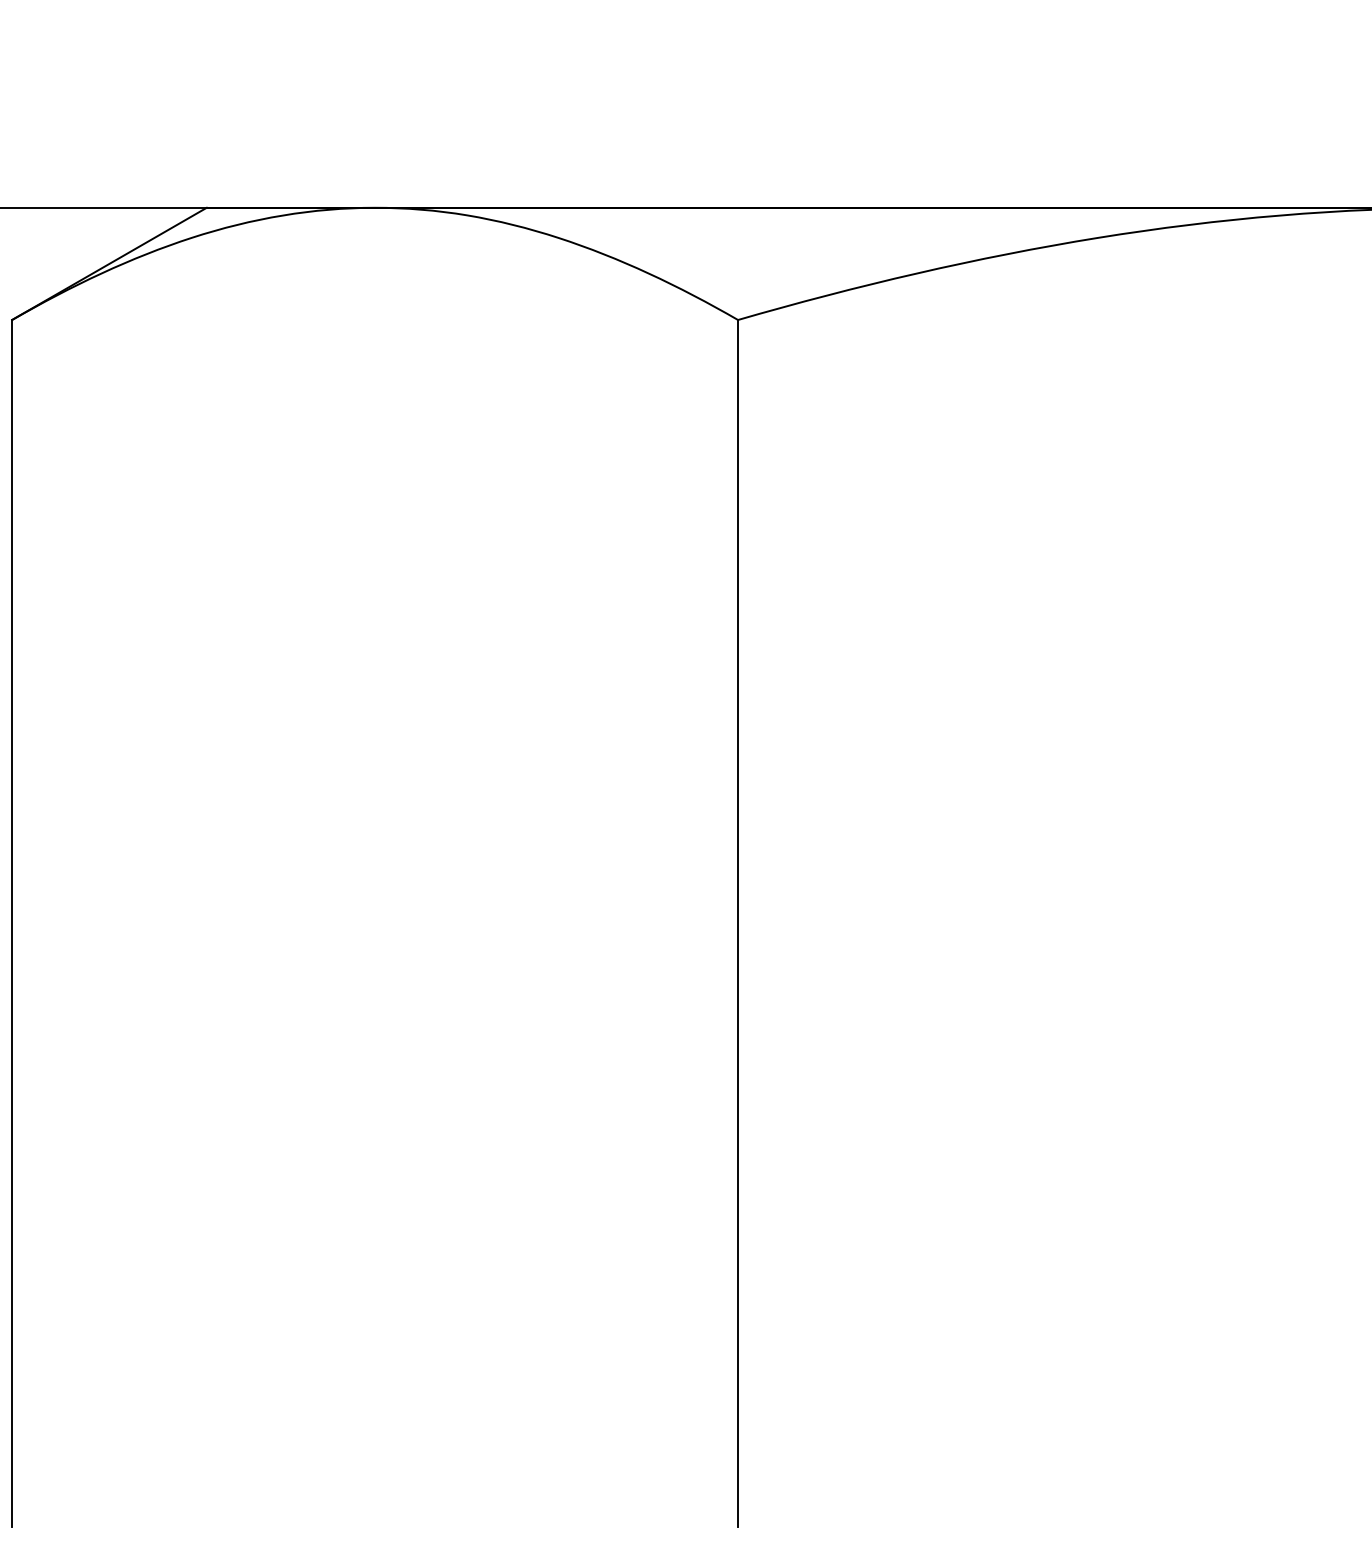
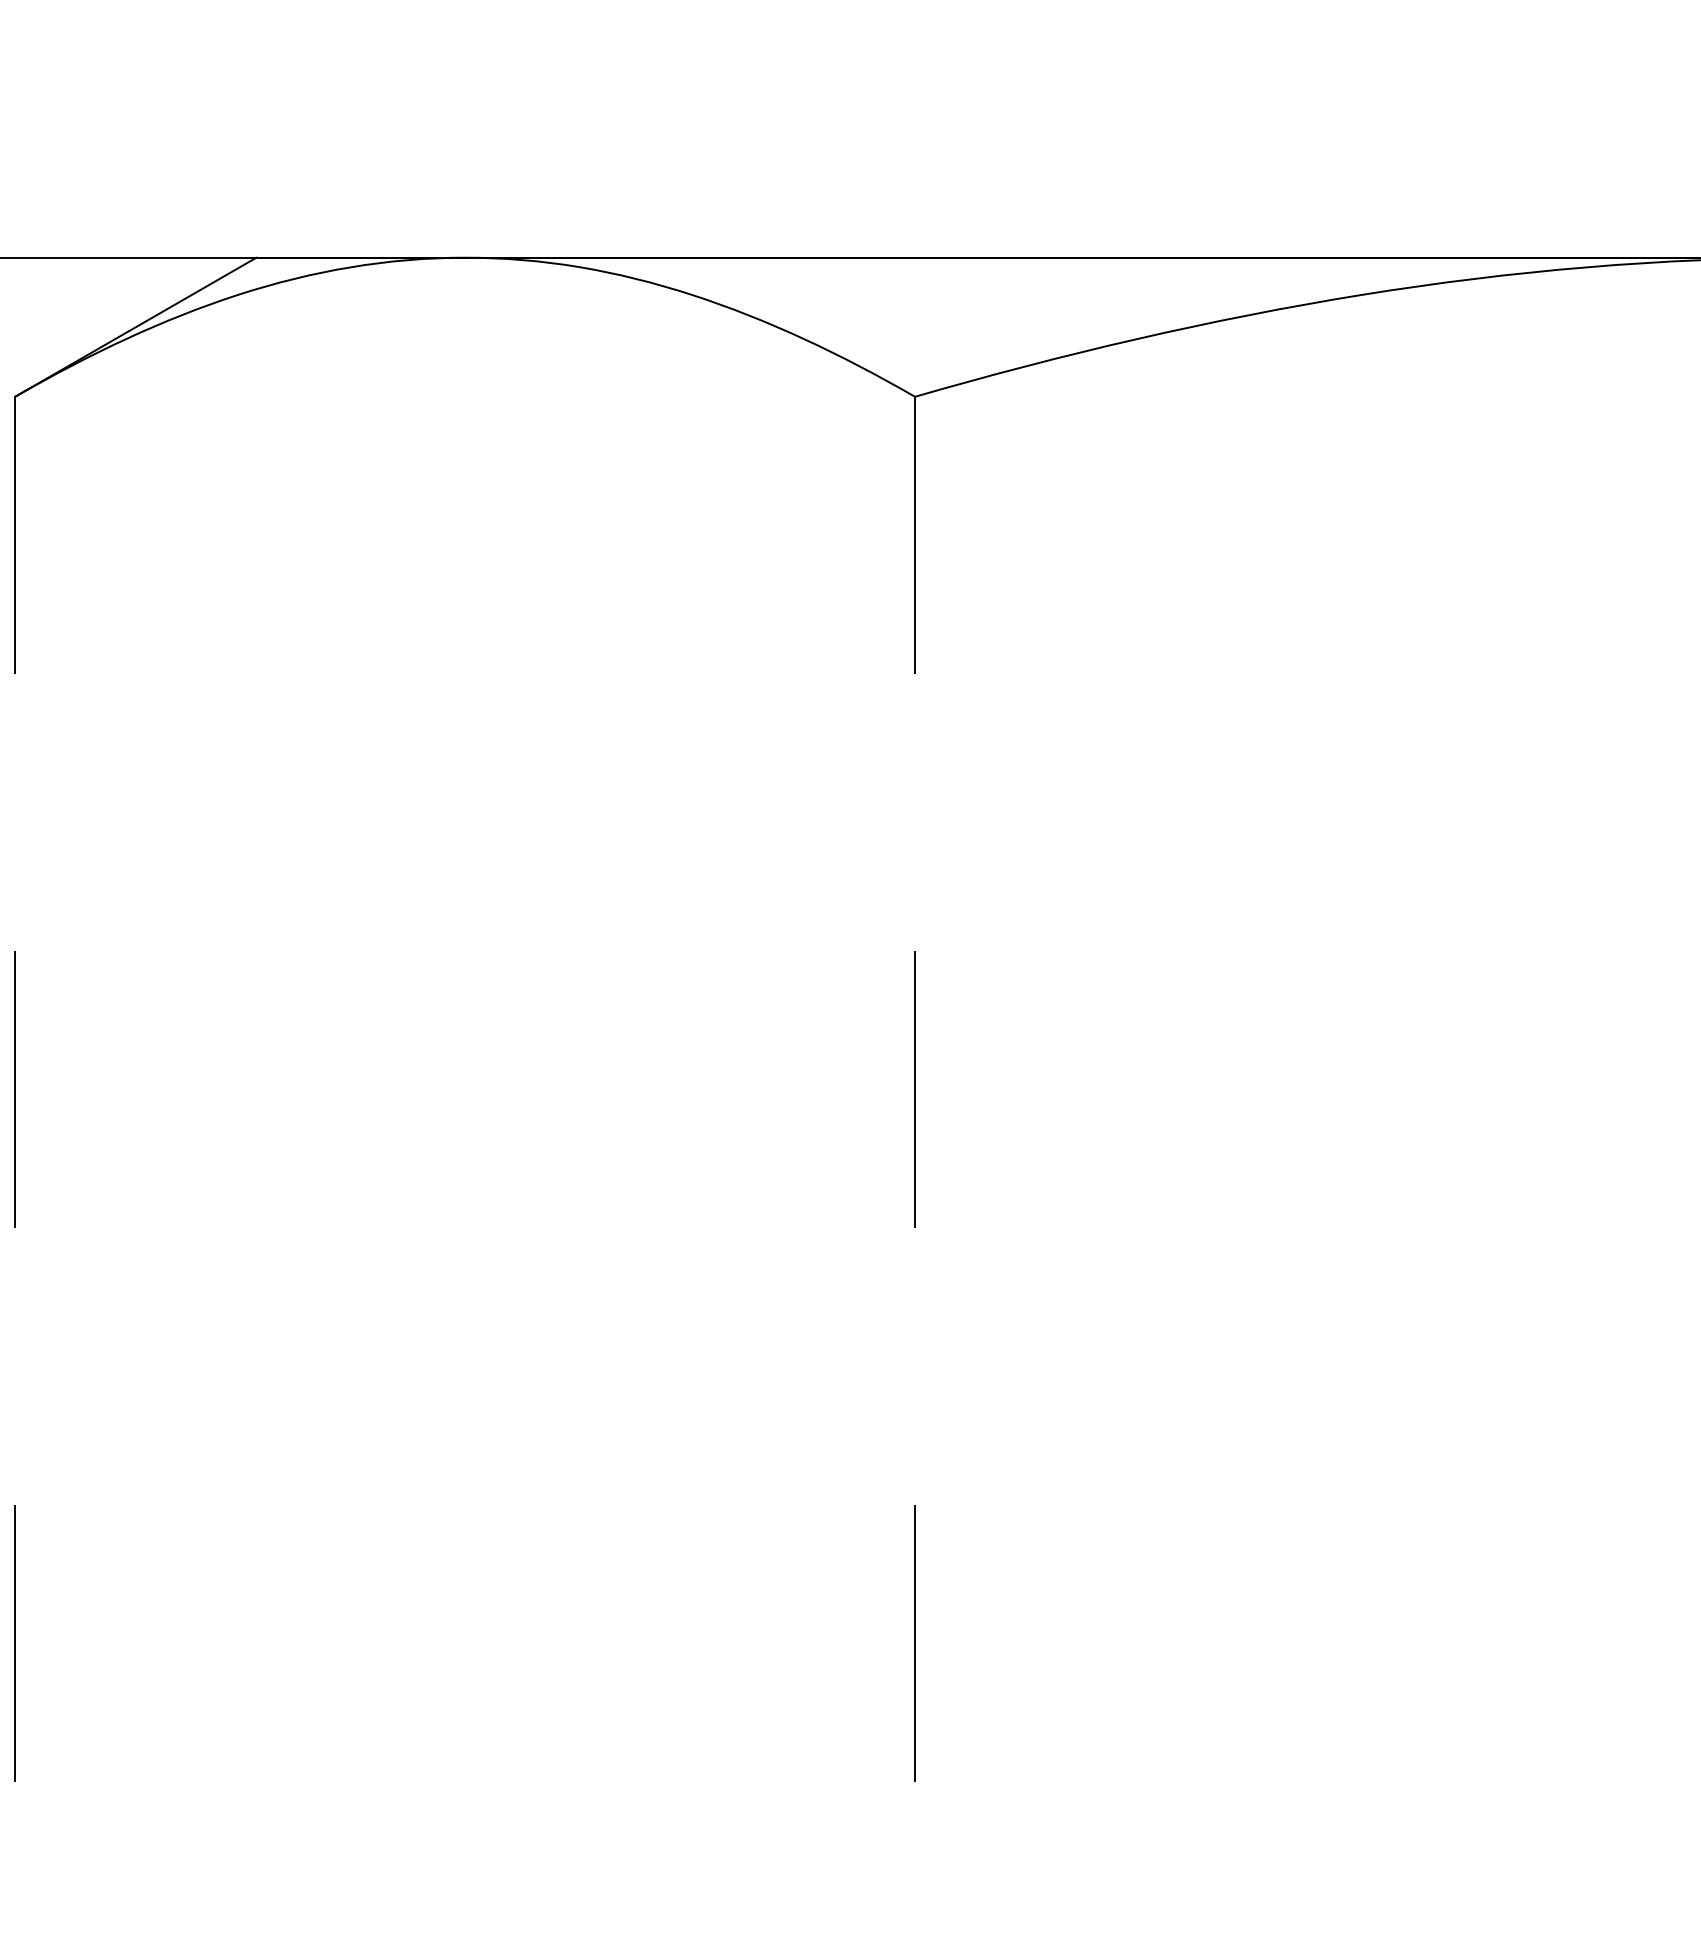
line: (12, 923) -> (15, 1145), solid -> dashed
line: (738, 923) -> (915, 1145), solid -> dashed

